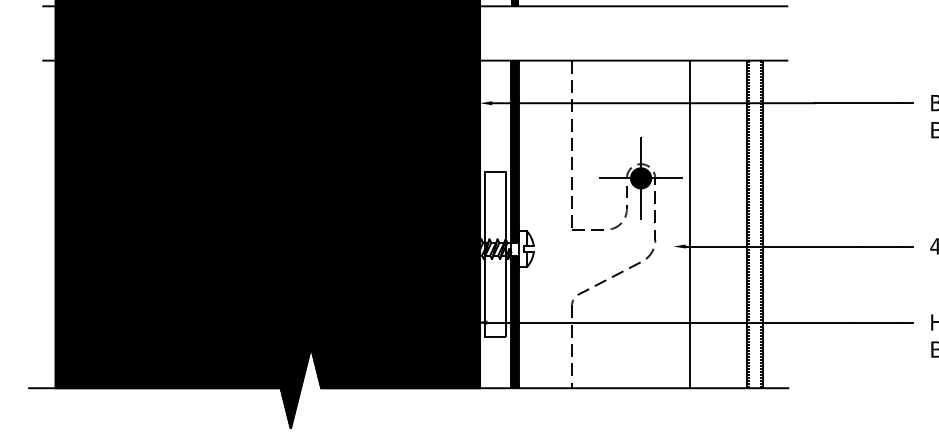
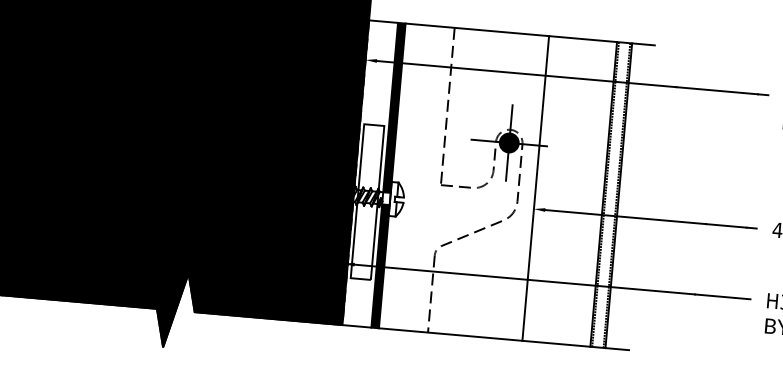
line: (689, 224) -> (535, 188), moved

